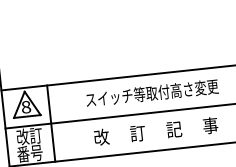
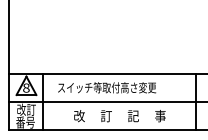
text: (152, 92) -> (107, 87), moved

